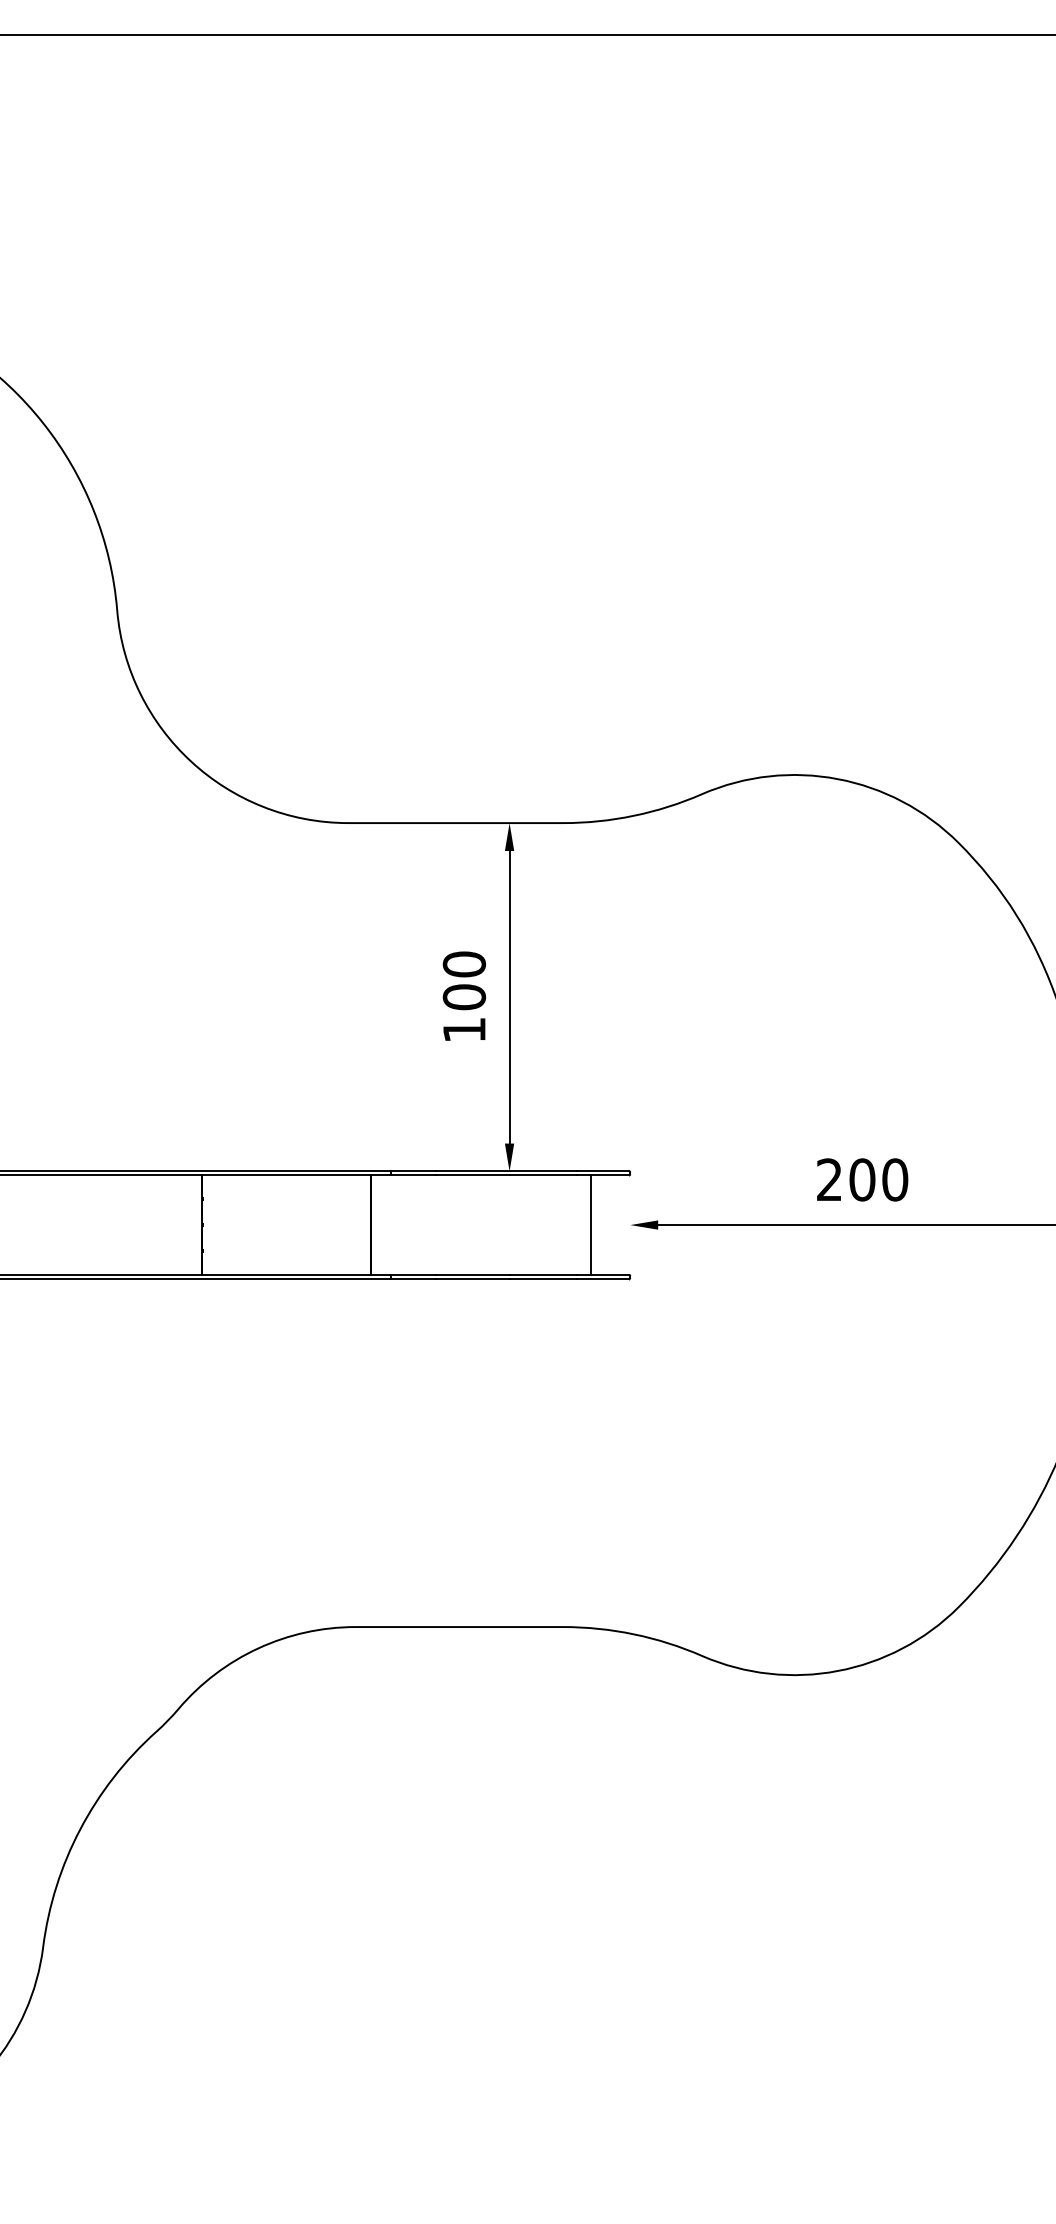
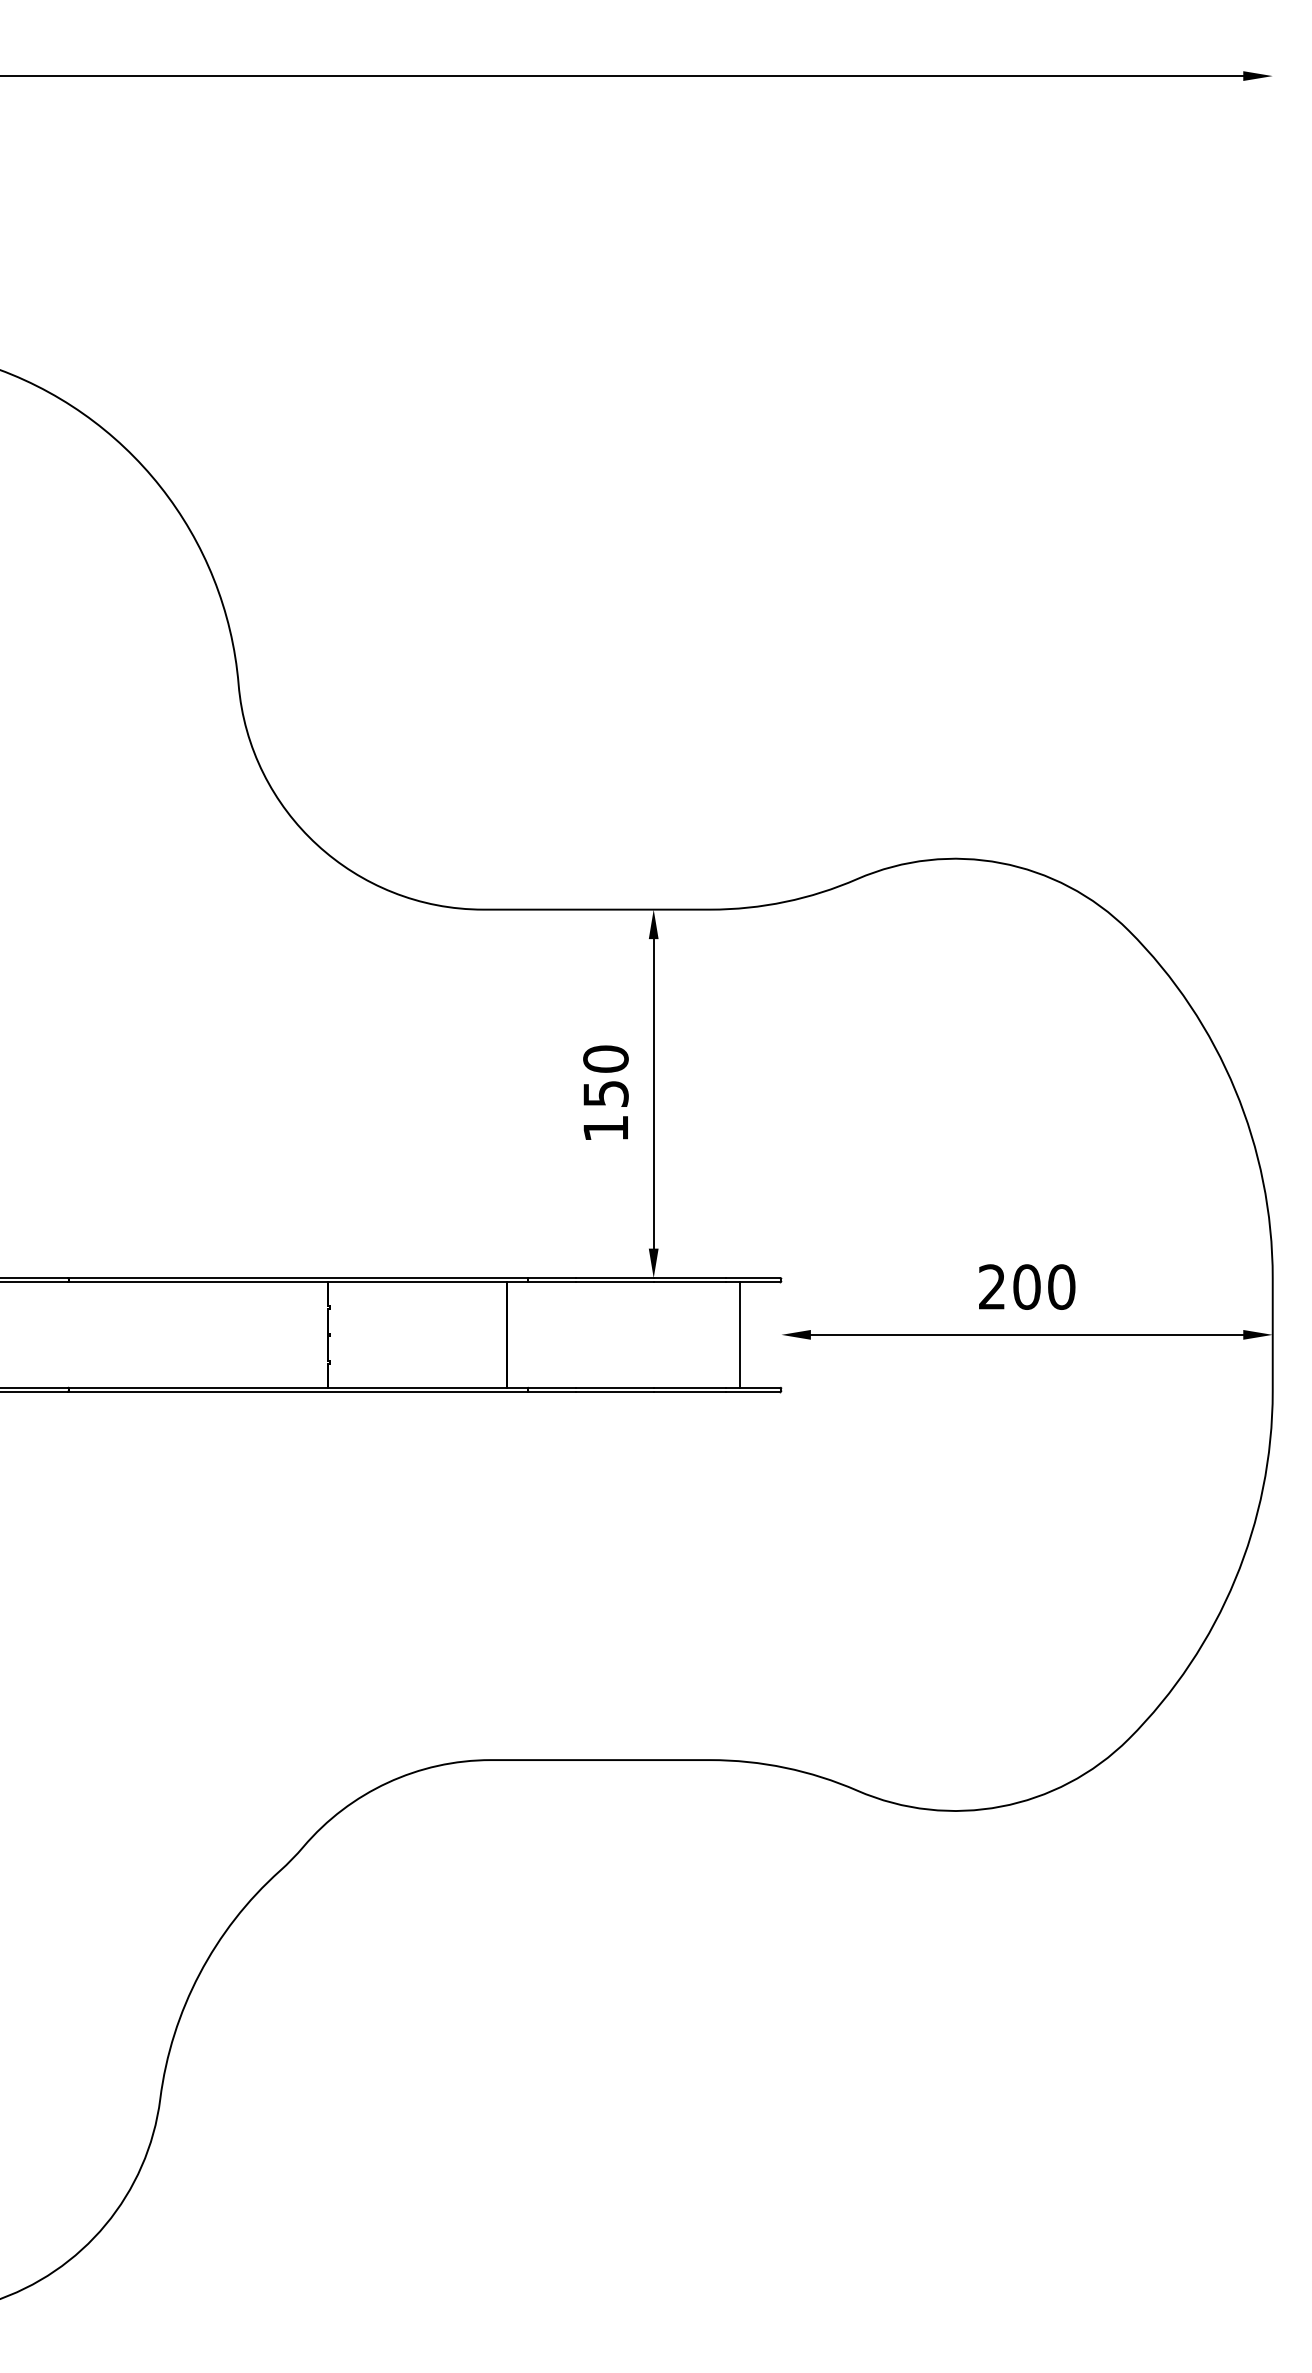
text: (464, 996) -> (605, 1093), 100 -> 150

